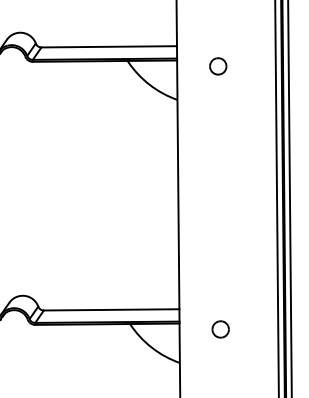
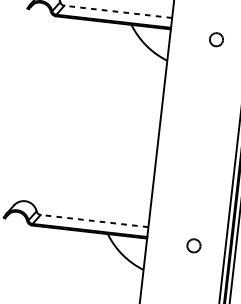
line: (109, 46) -> (118, 11), solid -> dashed
part: (218, 66) -> (216, 39), moved
line: (111, 309) -> (94, 220), solid -> dashed
part: (220, 329) -> (193, 245), moved

